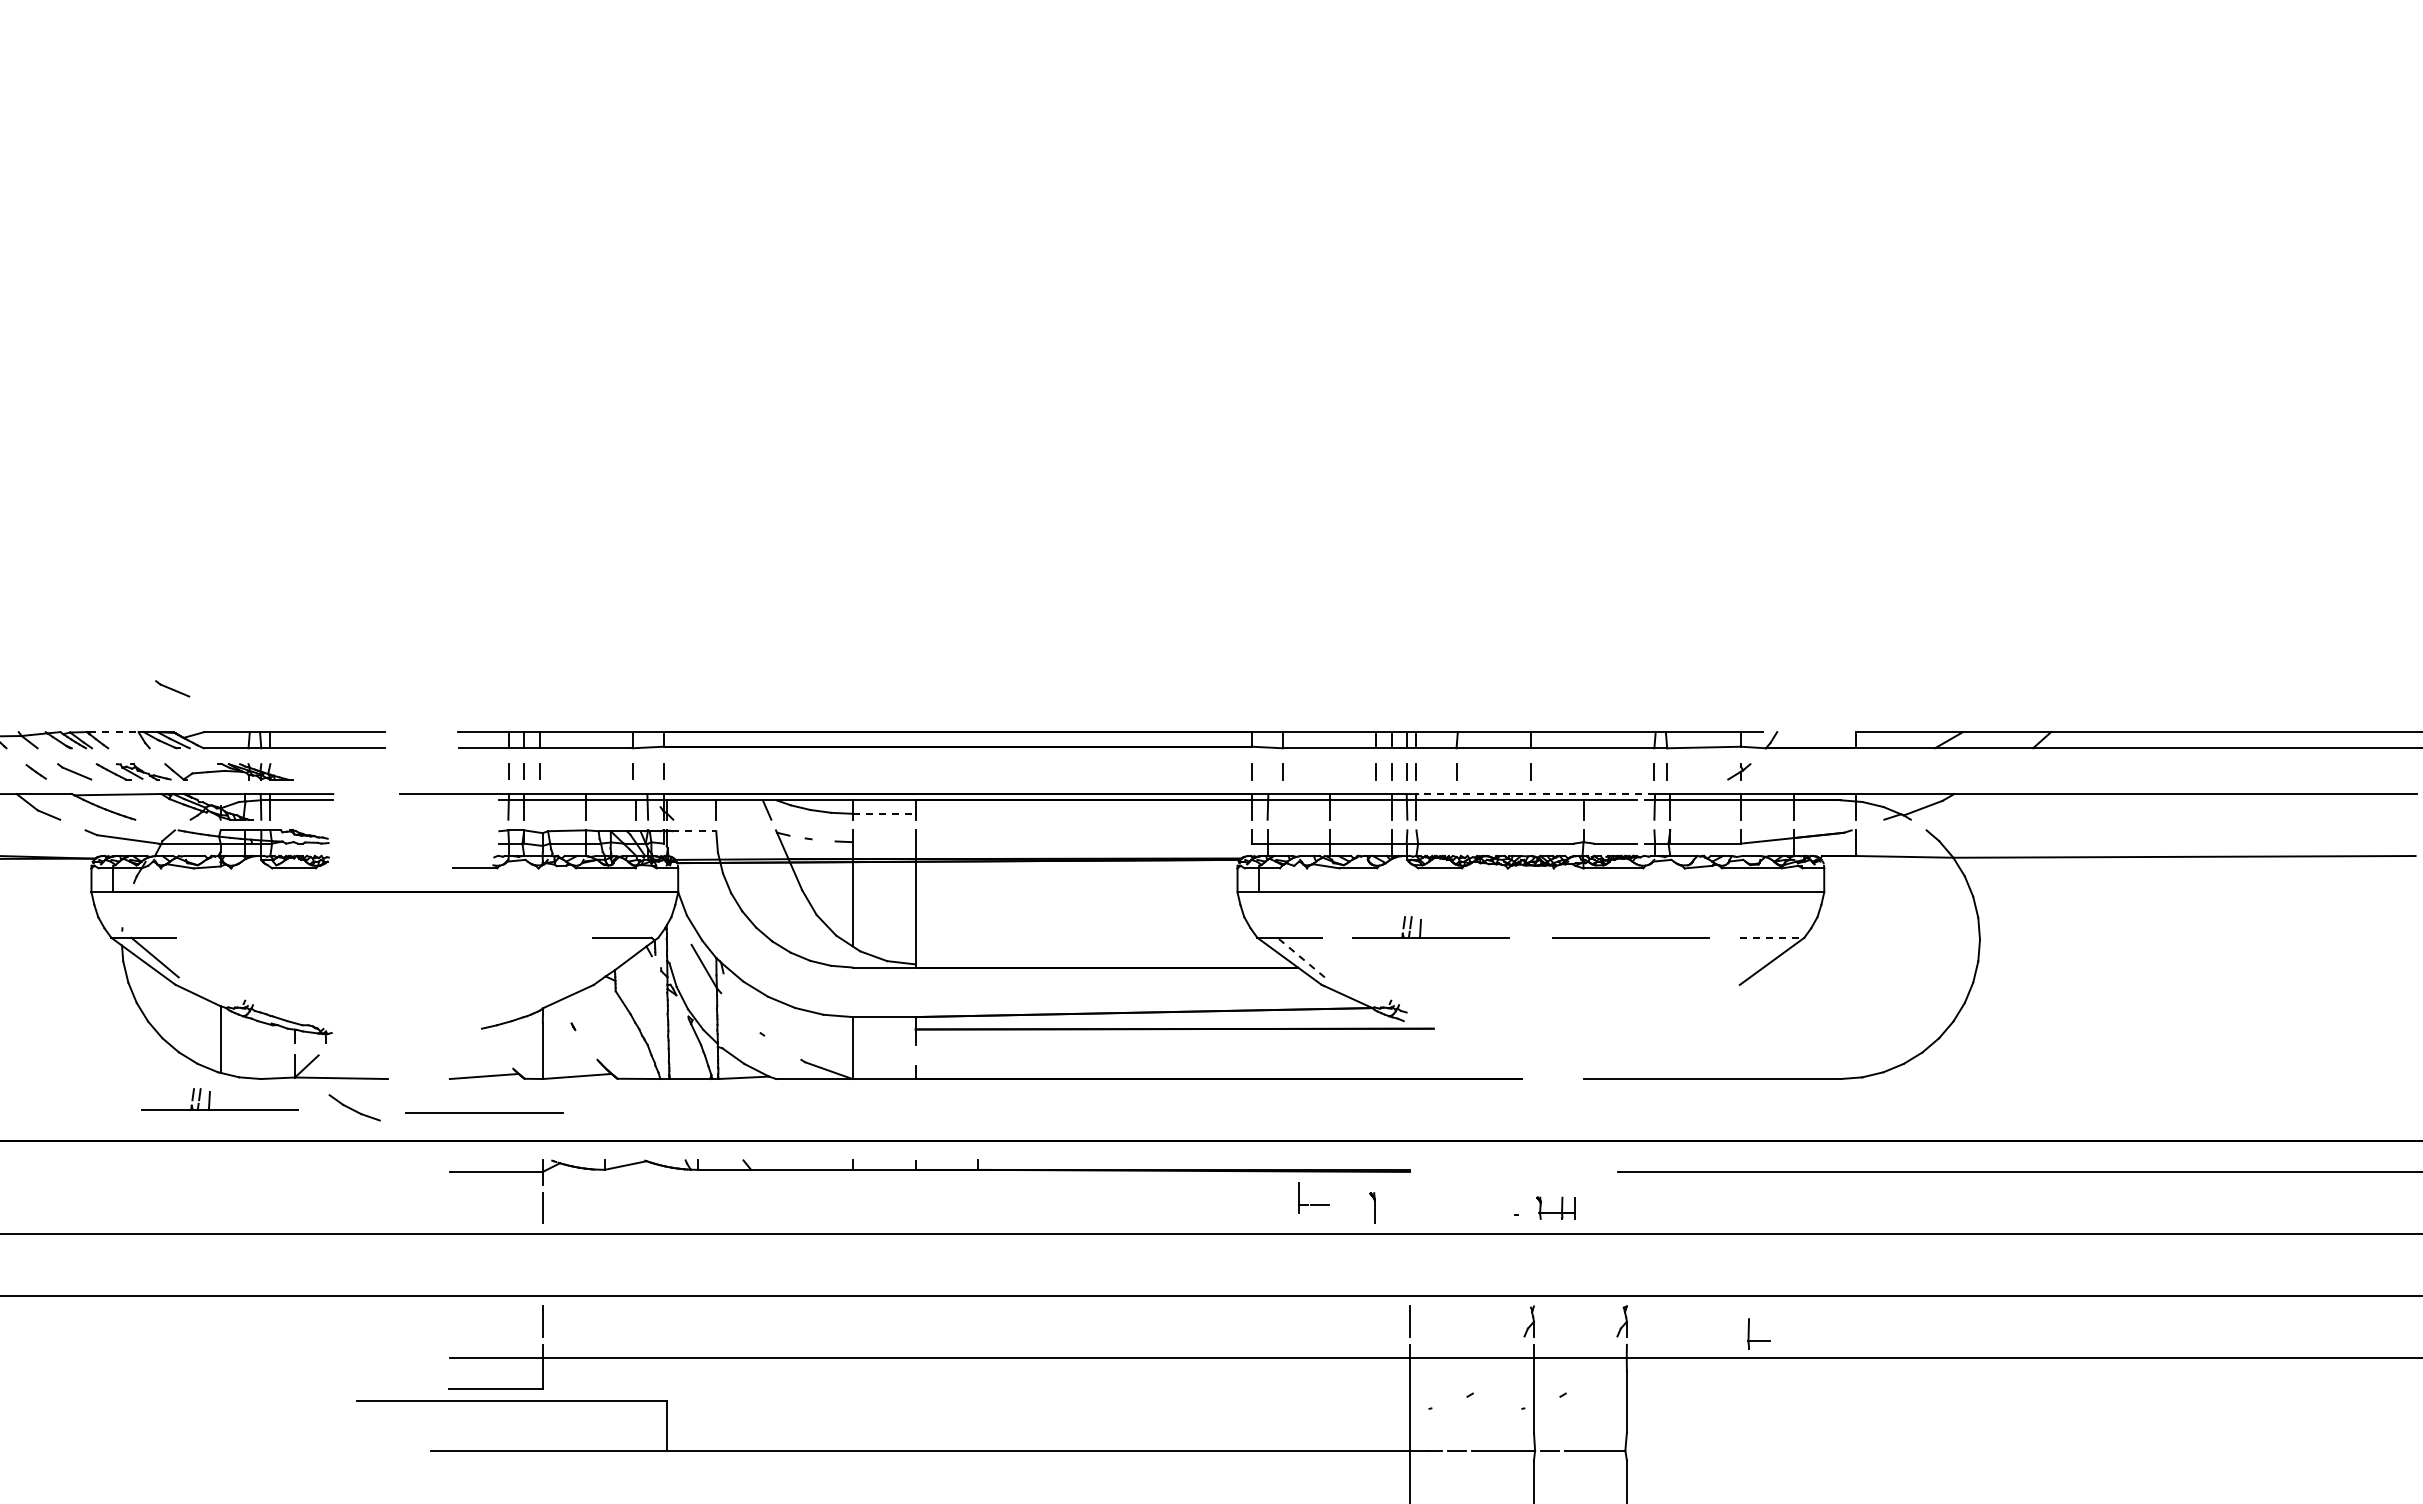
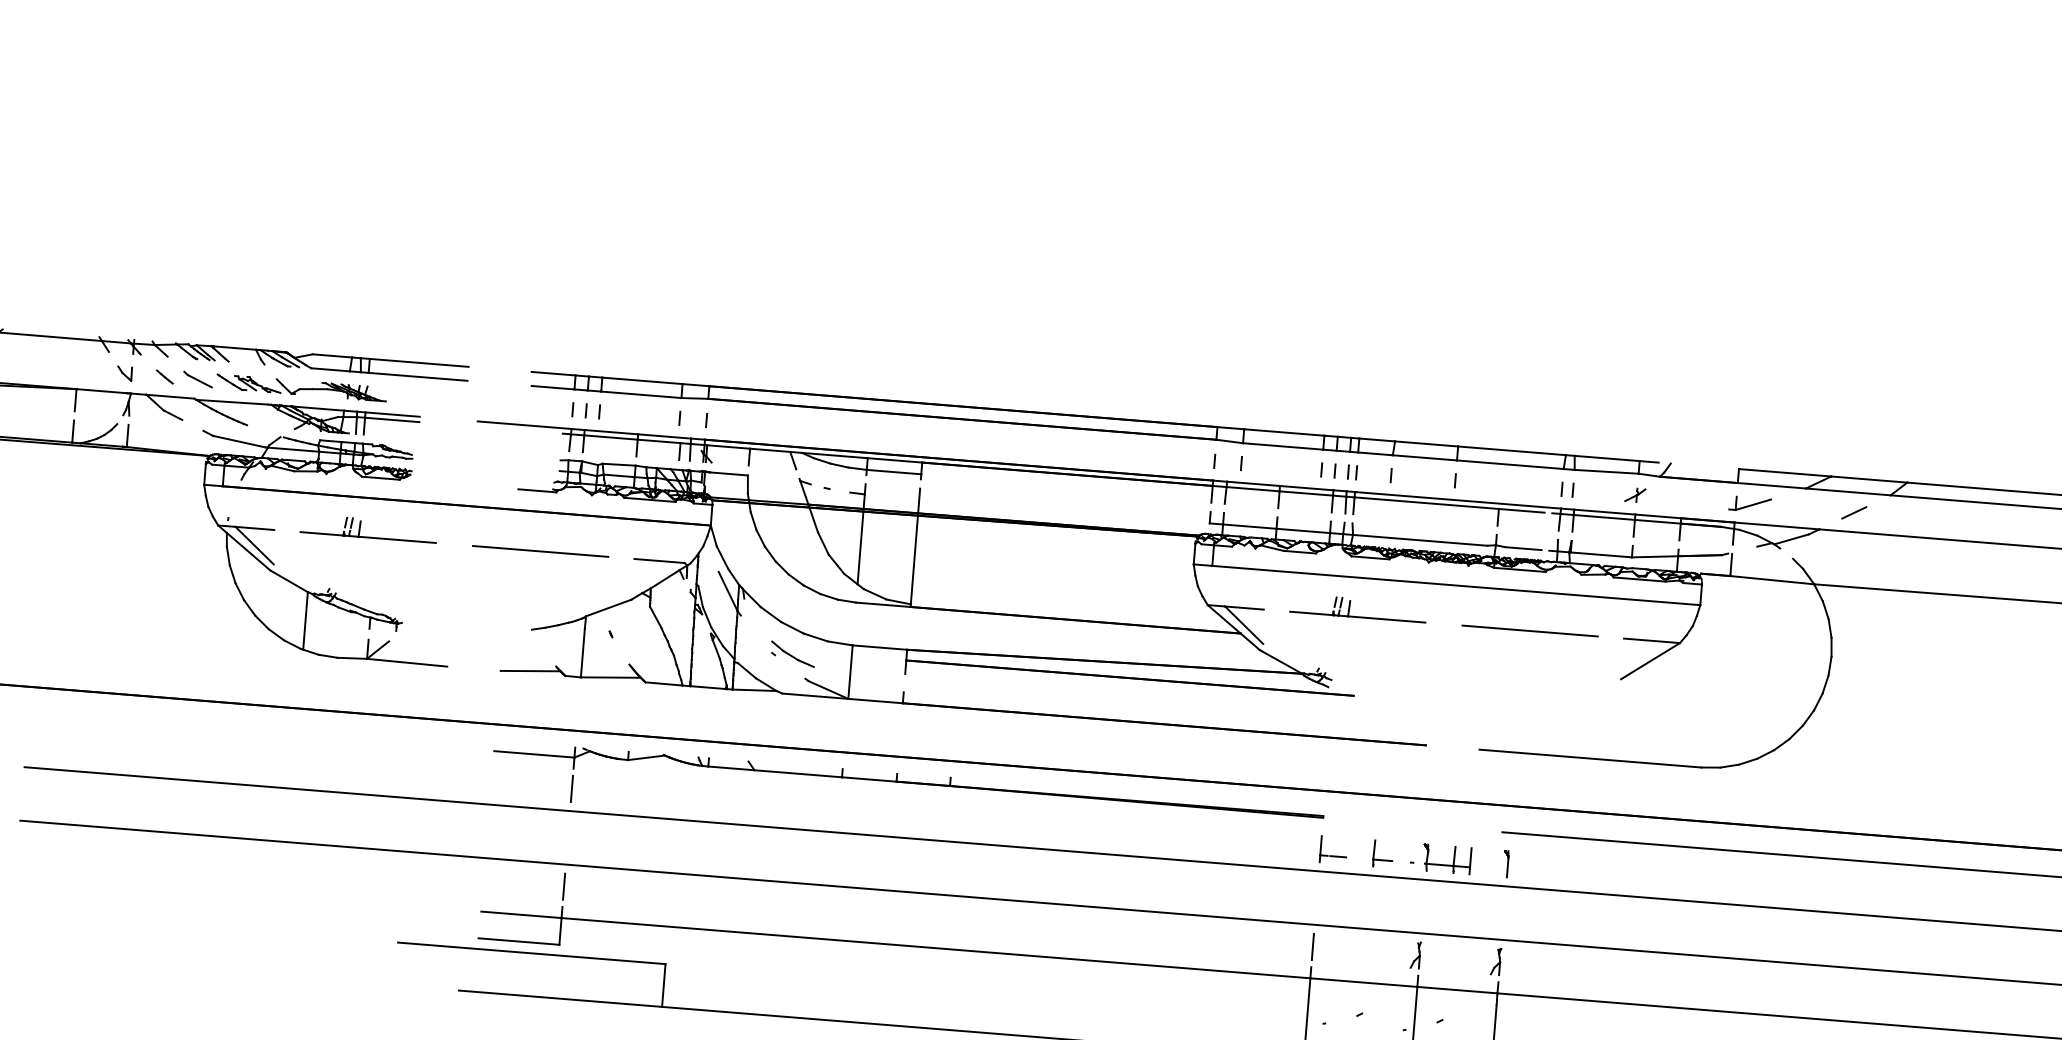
part: (172, 688) -> (288, 314), removed
line: (113, 732) -> (234, 348), dashed -> solid
part: (1872, 771) -> (1750, 504), added
line: (1992, 771) -> (1853, 512), added
line: (1536, 794) -> (1458, 500), dashed -> solid
line: (884, 813) -> (894, 471), dashed -> solid
line: (694, 831) -> (729, 474), dashed -> solid
line: (1772, 937) -> (1652, 640), dashed -> solid
line: (1301, 957) -> (1244, 625), dashed -> solid
part: (210, 1099) -> (360, 527), moved
part: (354, 1107) -> (792, 653), moved
line: (484, 1112) -> (540, 551), moved
part: (1313, 1204) -> (1332, 855), moved
part: (1372, 1207) -> (1505, 863), moved
part: (1556, 1208) -> (1447, 859), size x1.43
part: (1758, 1340) -> (1381, 859), moved

